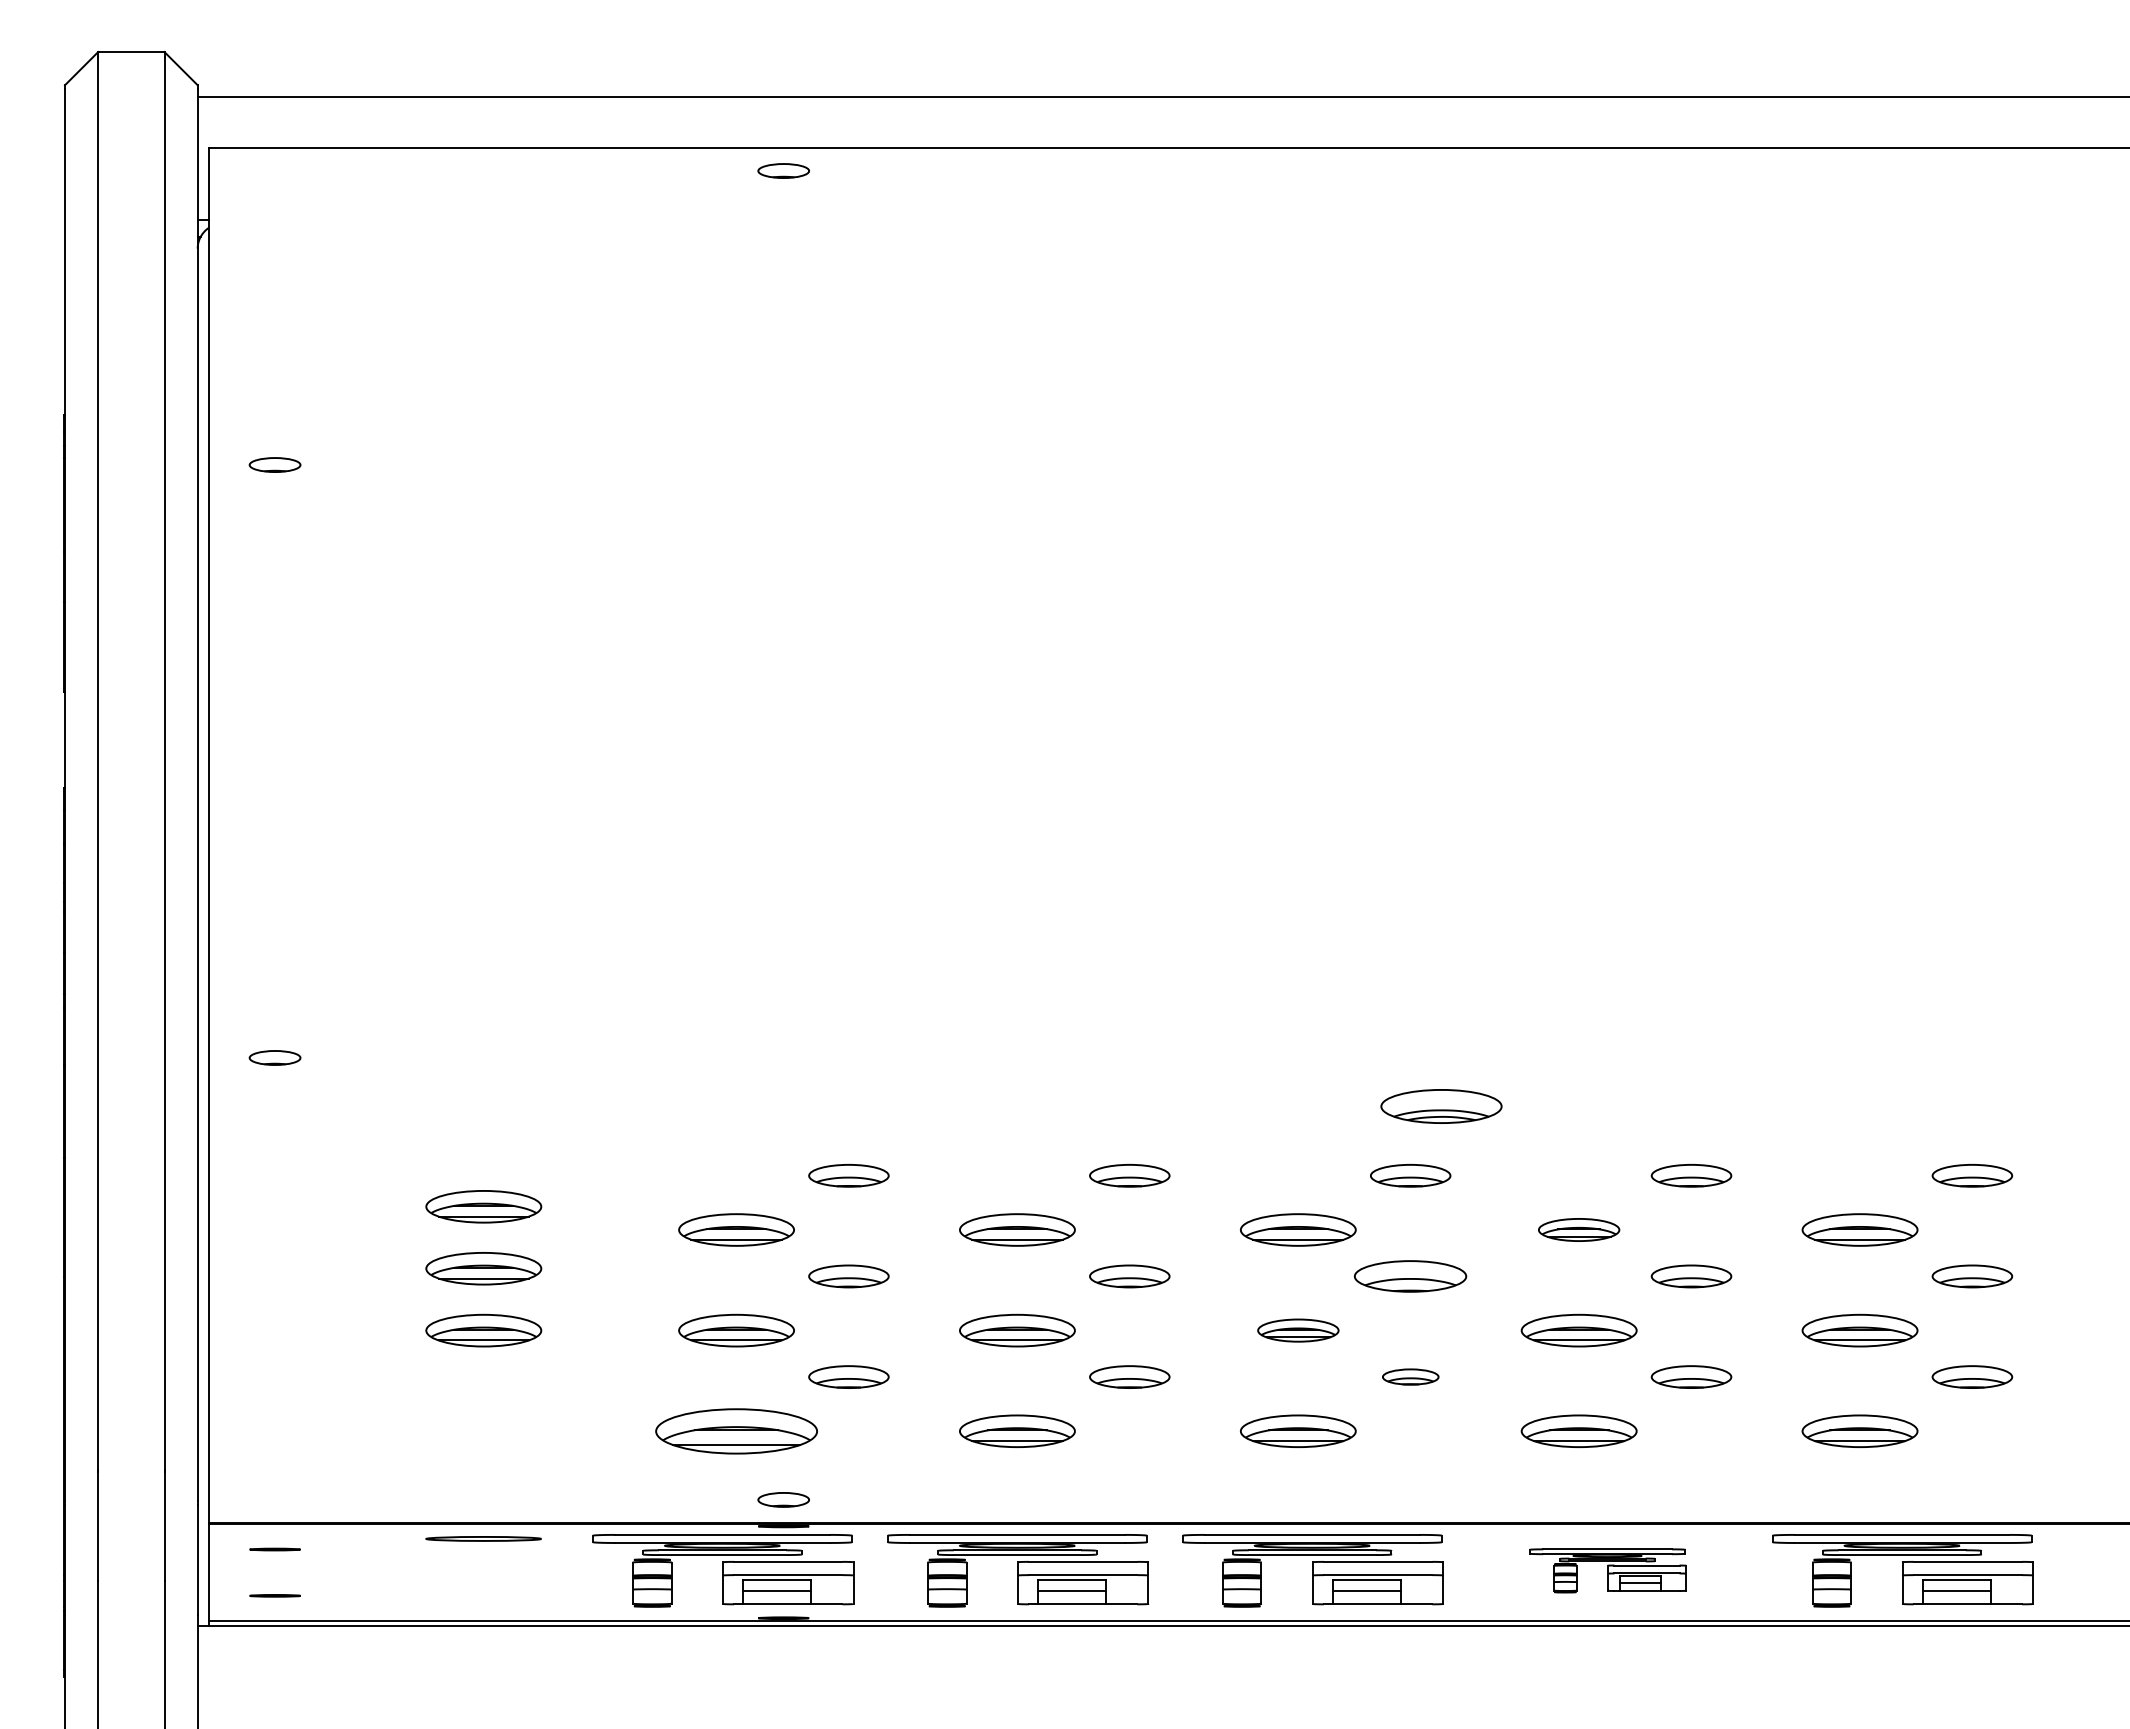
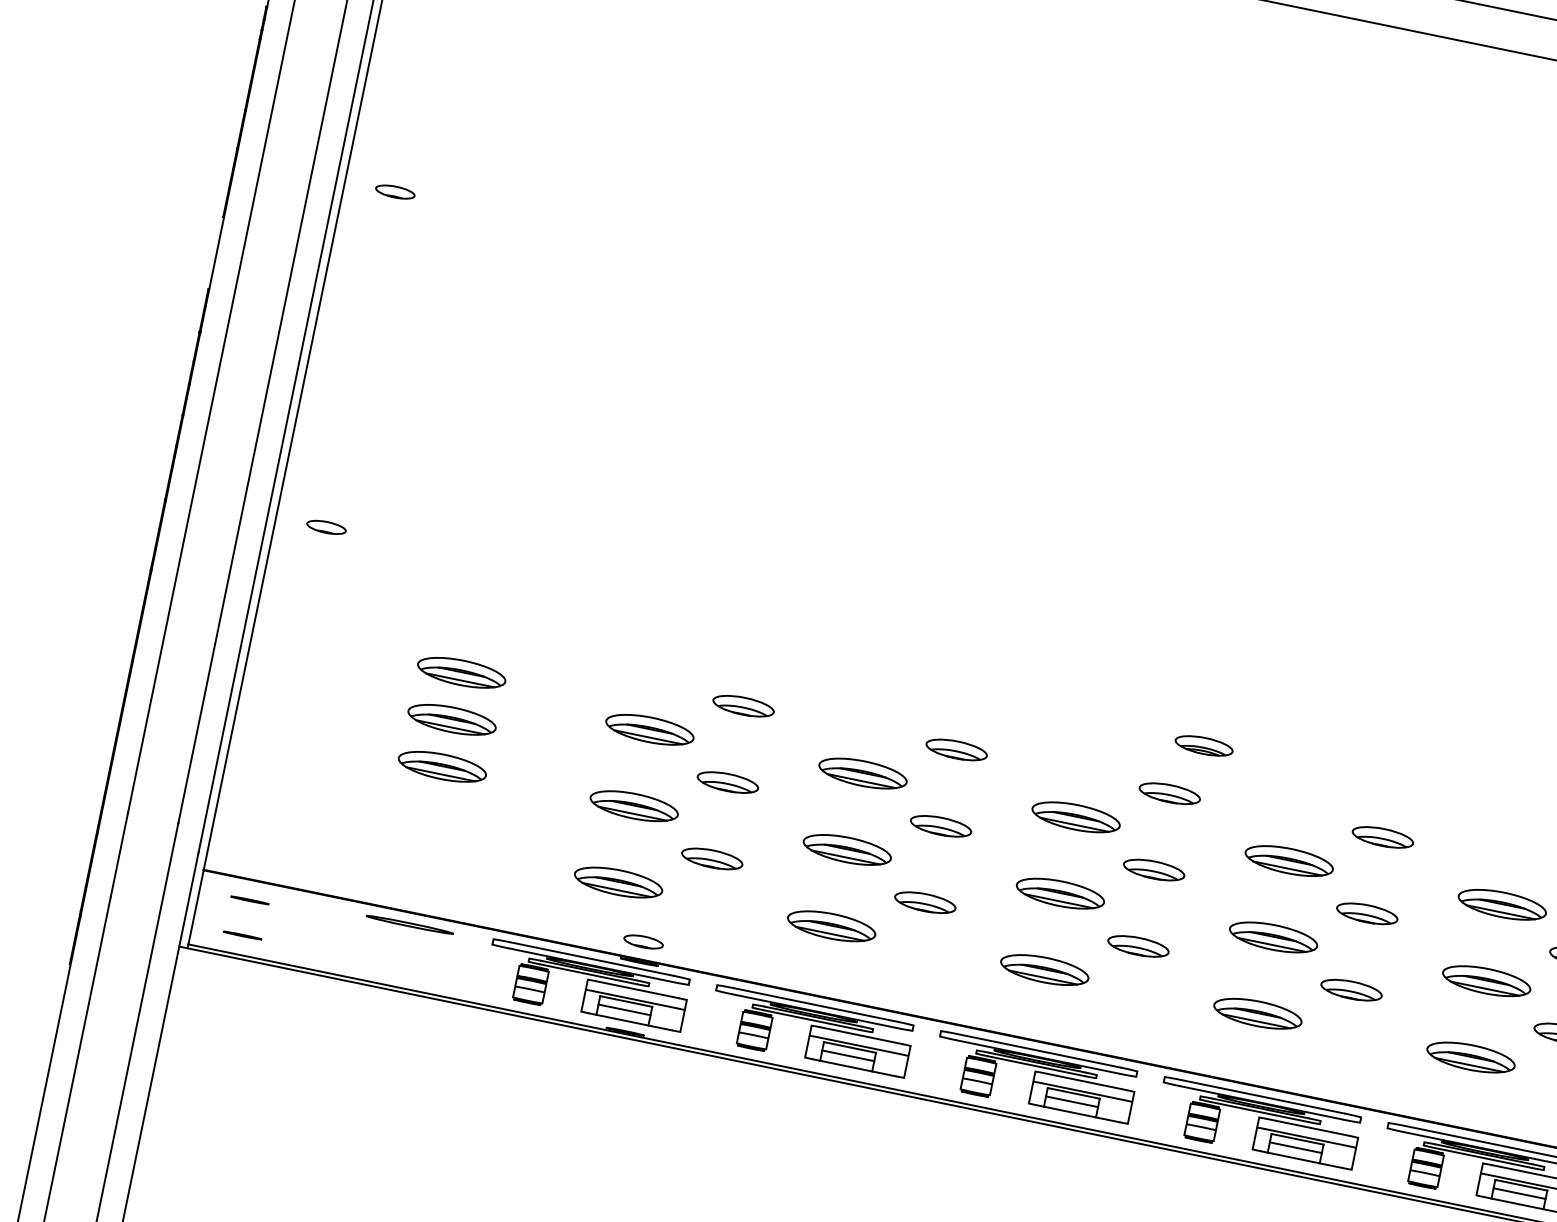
part: (274, 464) -> (394, 191), moved
part: (1441, 1106) -> (1204, 745), size x0.62
part: (1578, 1229) -> (1288, 860), size x1.43
part: (1410, 1276) -> (1154, 870), size x0.71
part: (1298, 1330) -> (1060, 893), size x1.43
part: (1410, 1376) -> (1138, 945), size x1.43
part: (736, 1430) -> (618, 881), size x0.71
part: (1607, 1570) -> (1257, 1123), size x1.67

